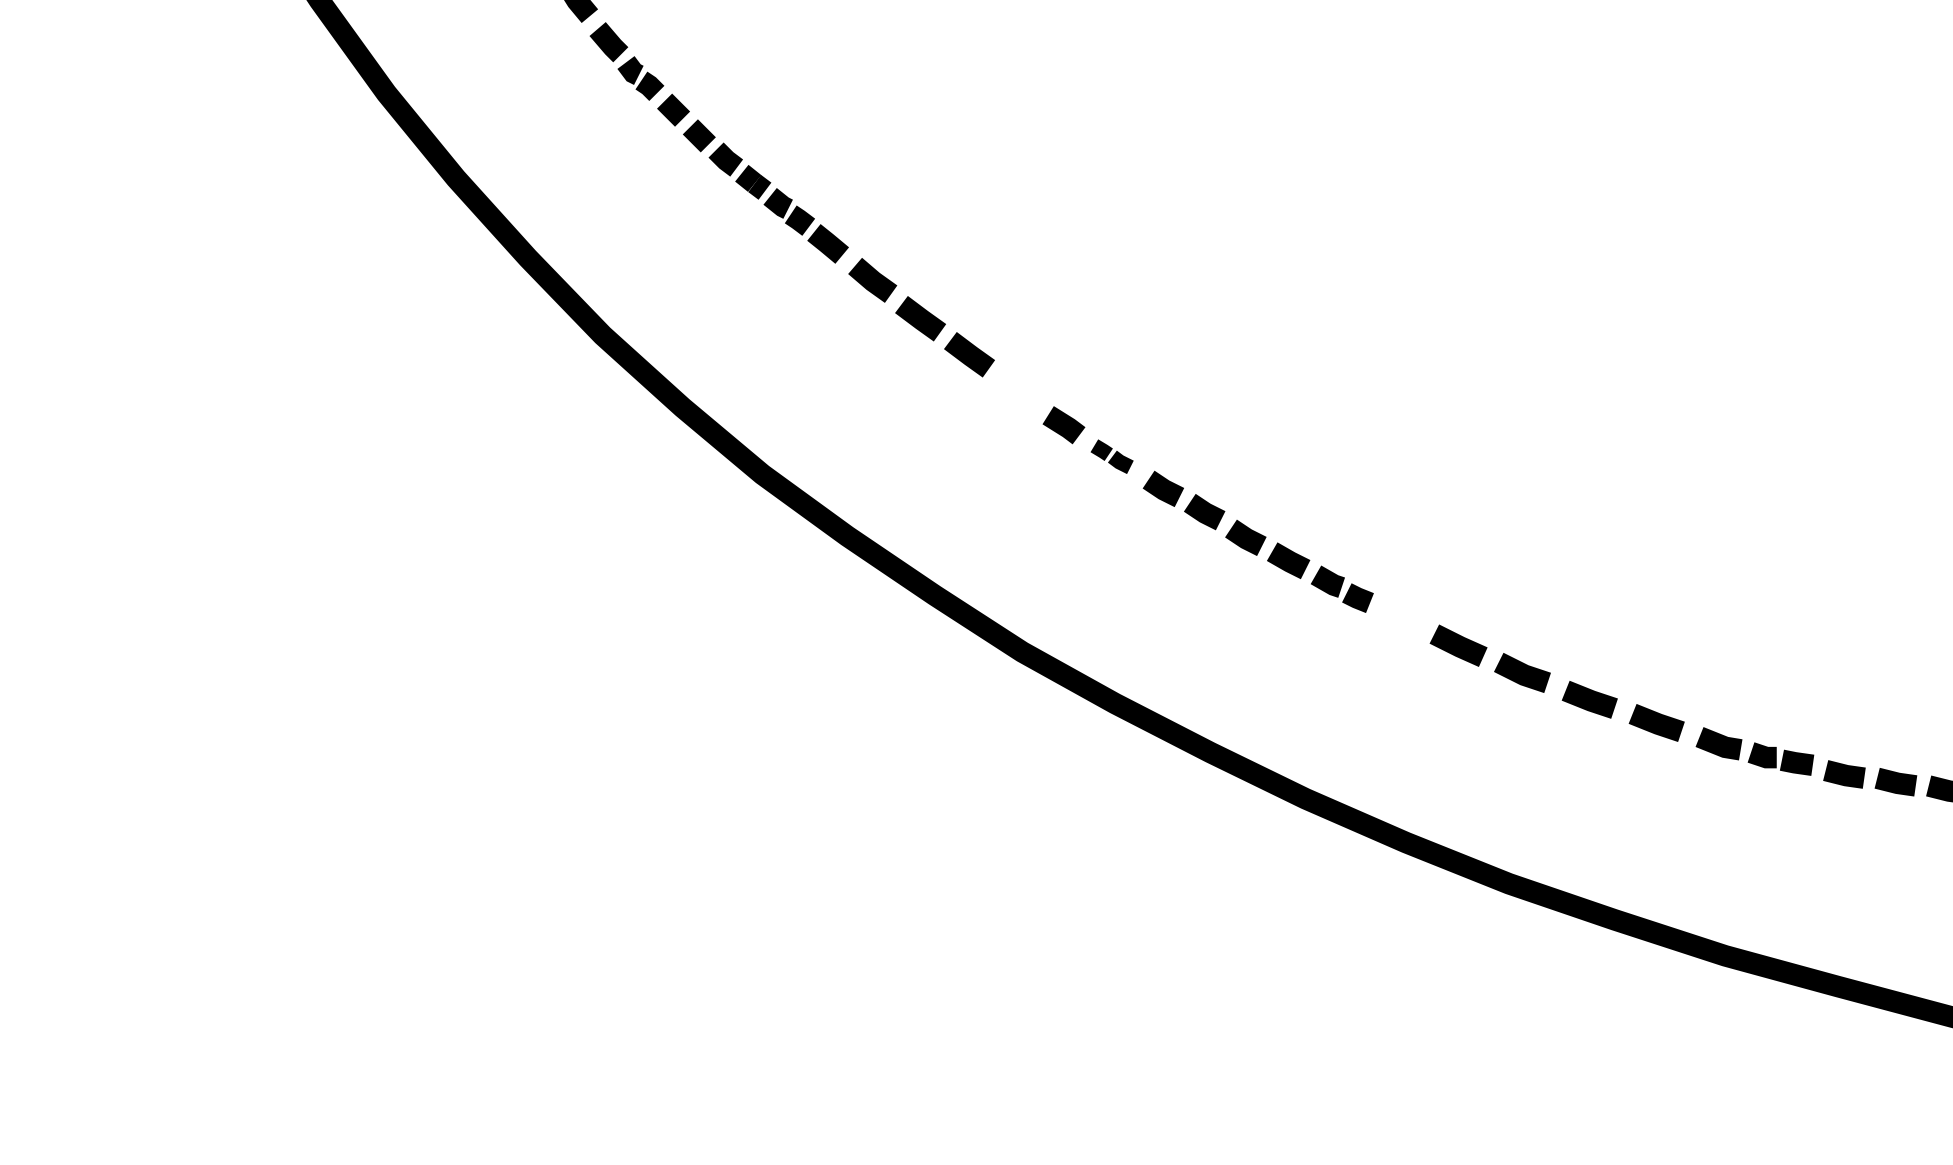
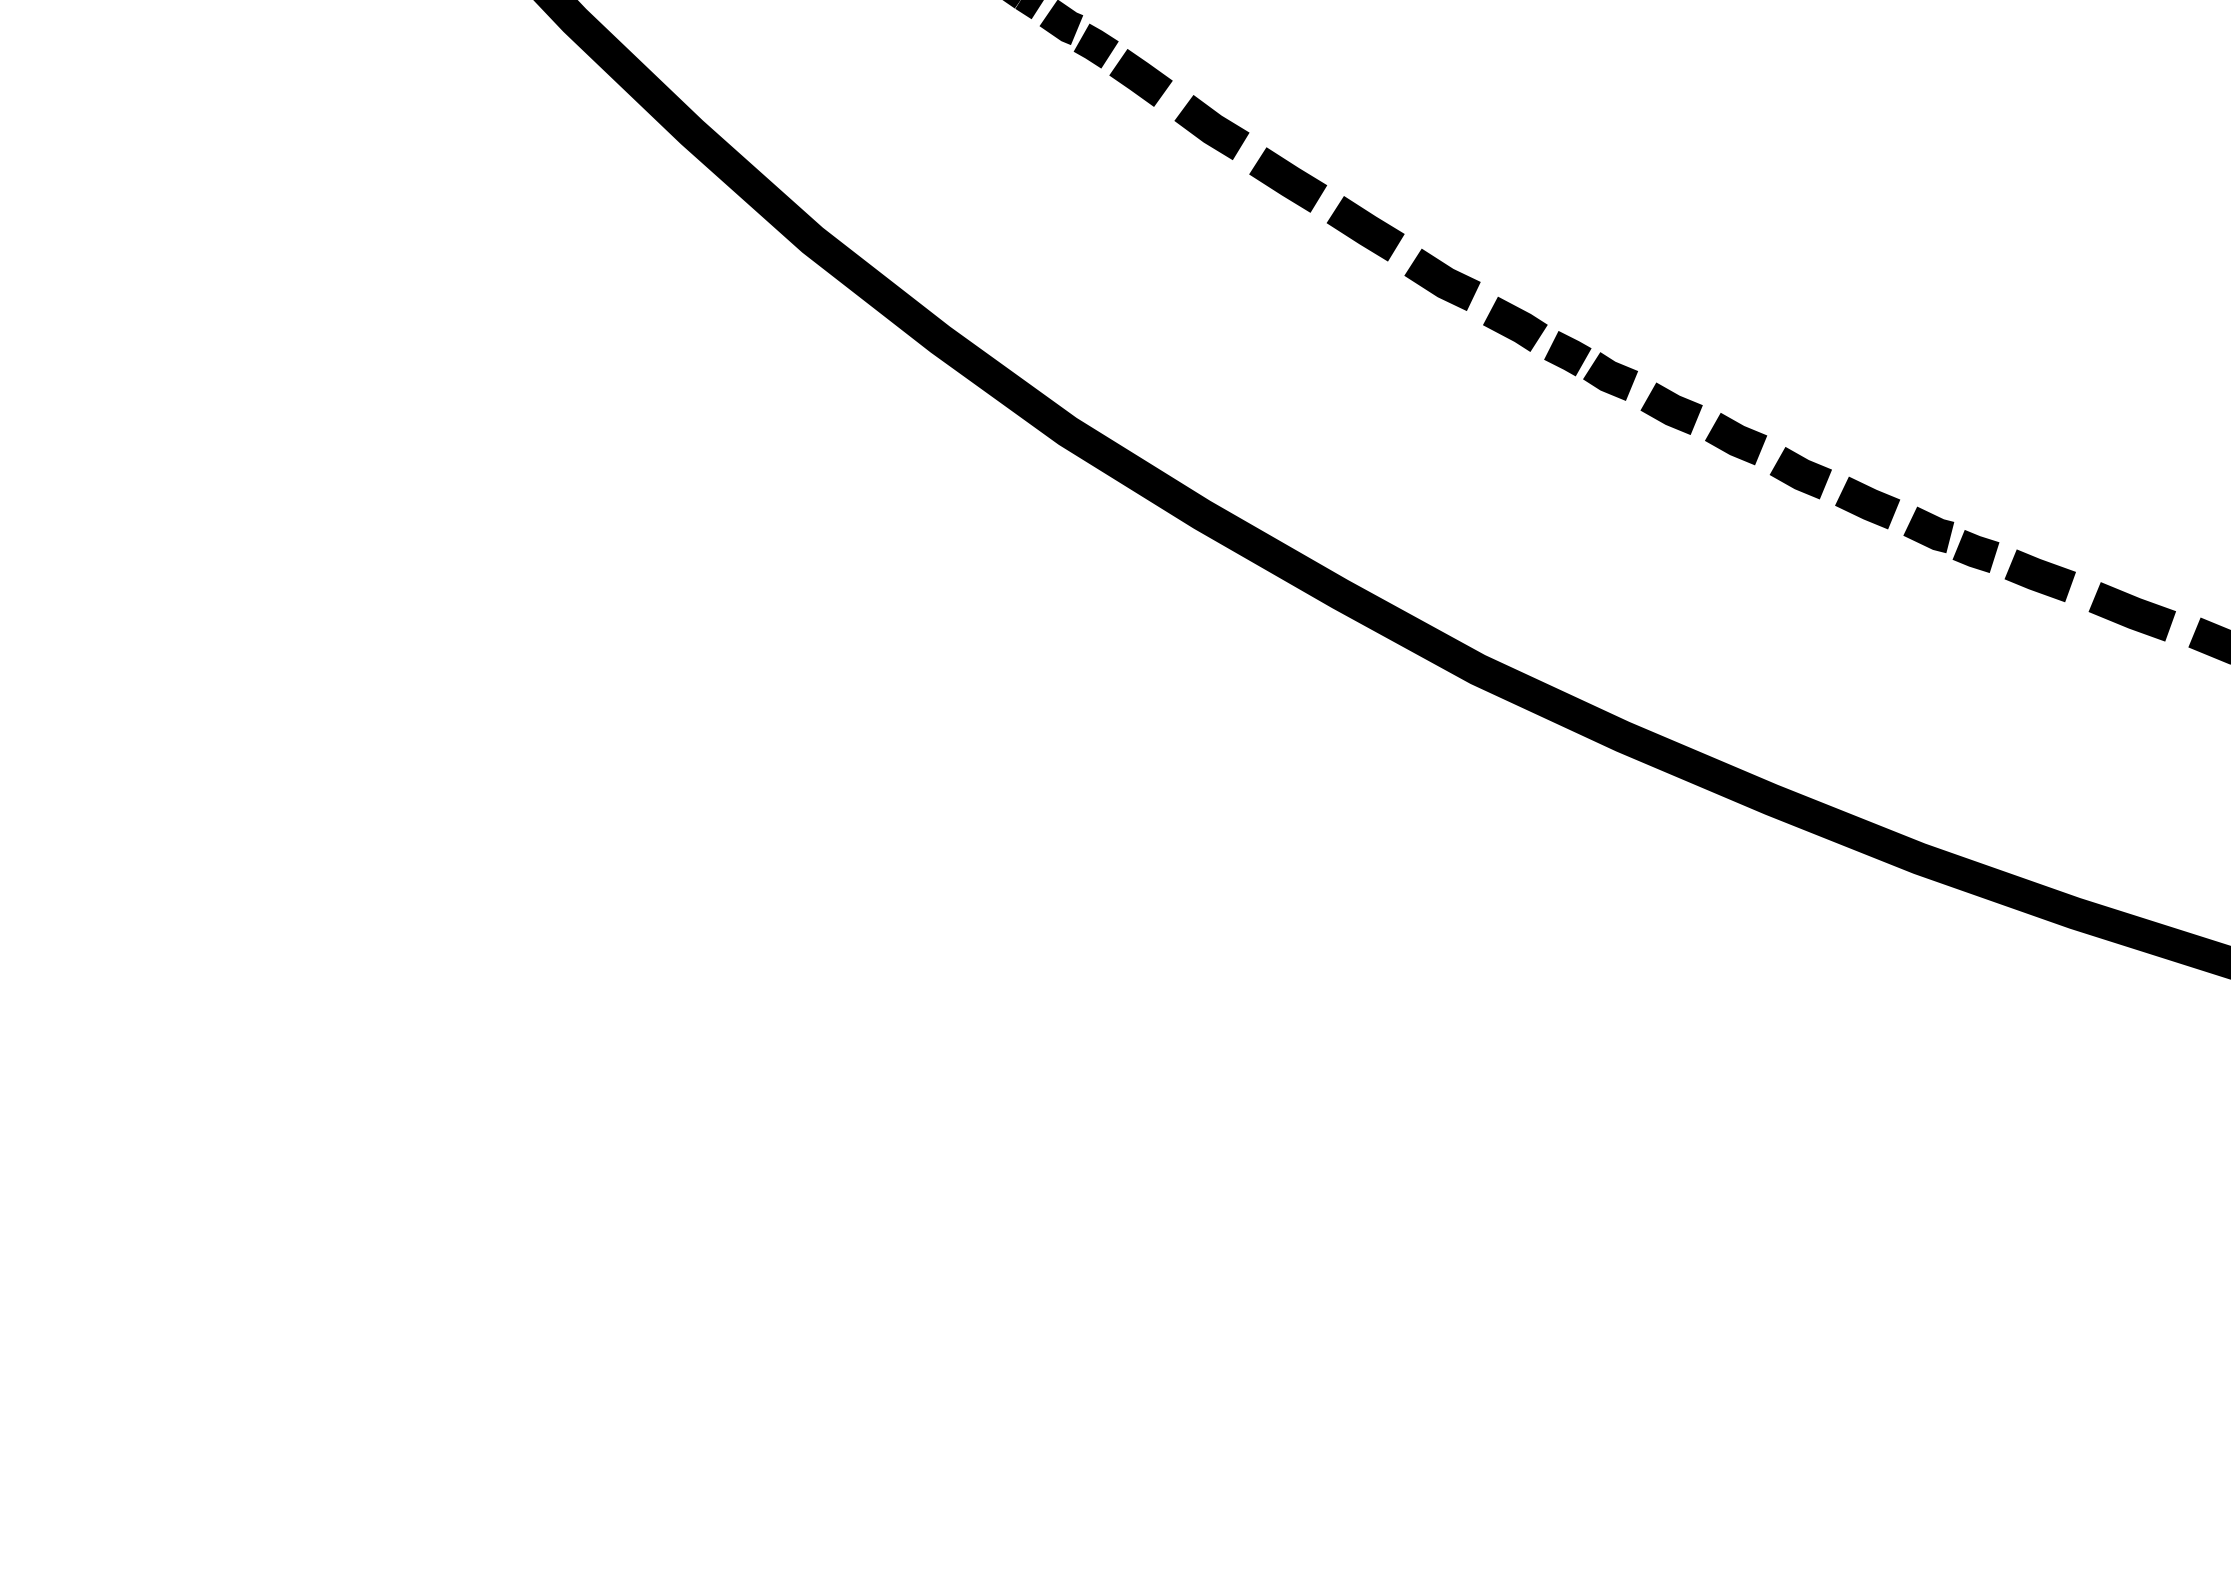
line: (1017, 391) -> (1441, 278), added
part: (1111, 456) -> (1590, 365), size x1.43
line: (1398, 617) -> (2038, 576), added

